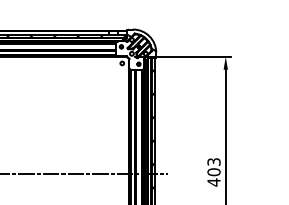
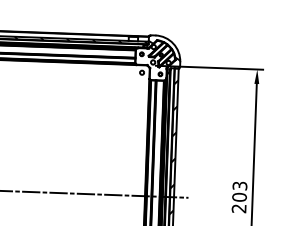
text: (213, 182) -> (238, 208), 403 -> 203

